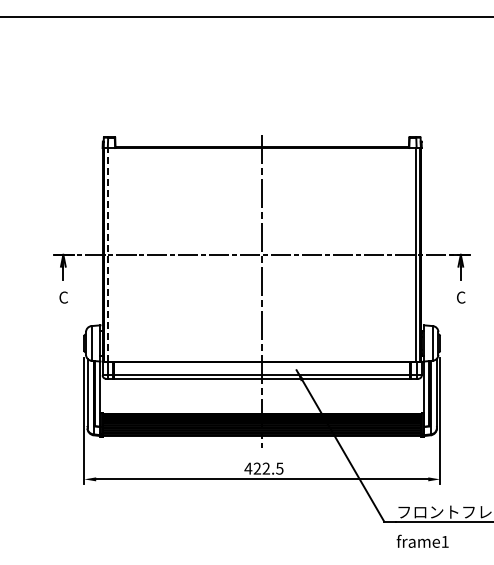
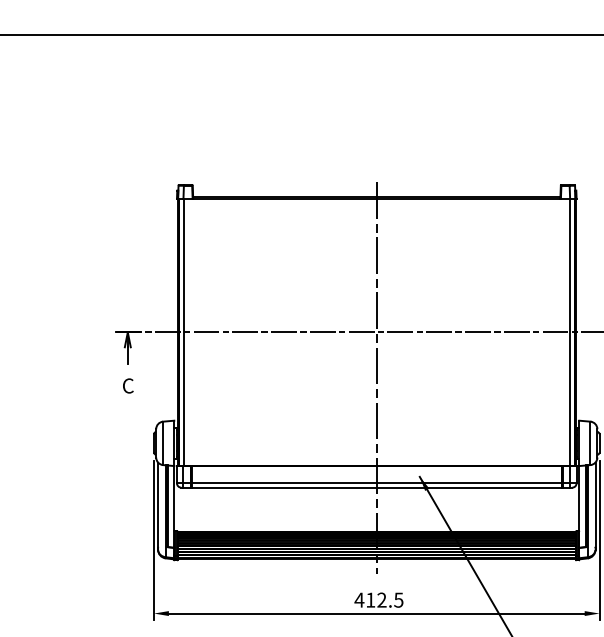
line: (108, 254) -> (184, 332), dashed -> solid
text: (256, 468) -> (369, 599), 422.5 -> 412.5

